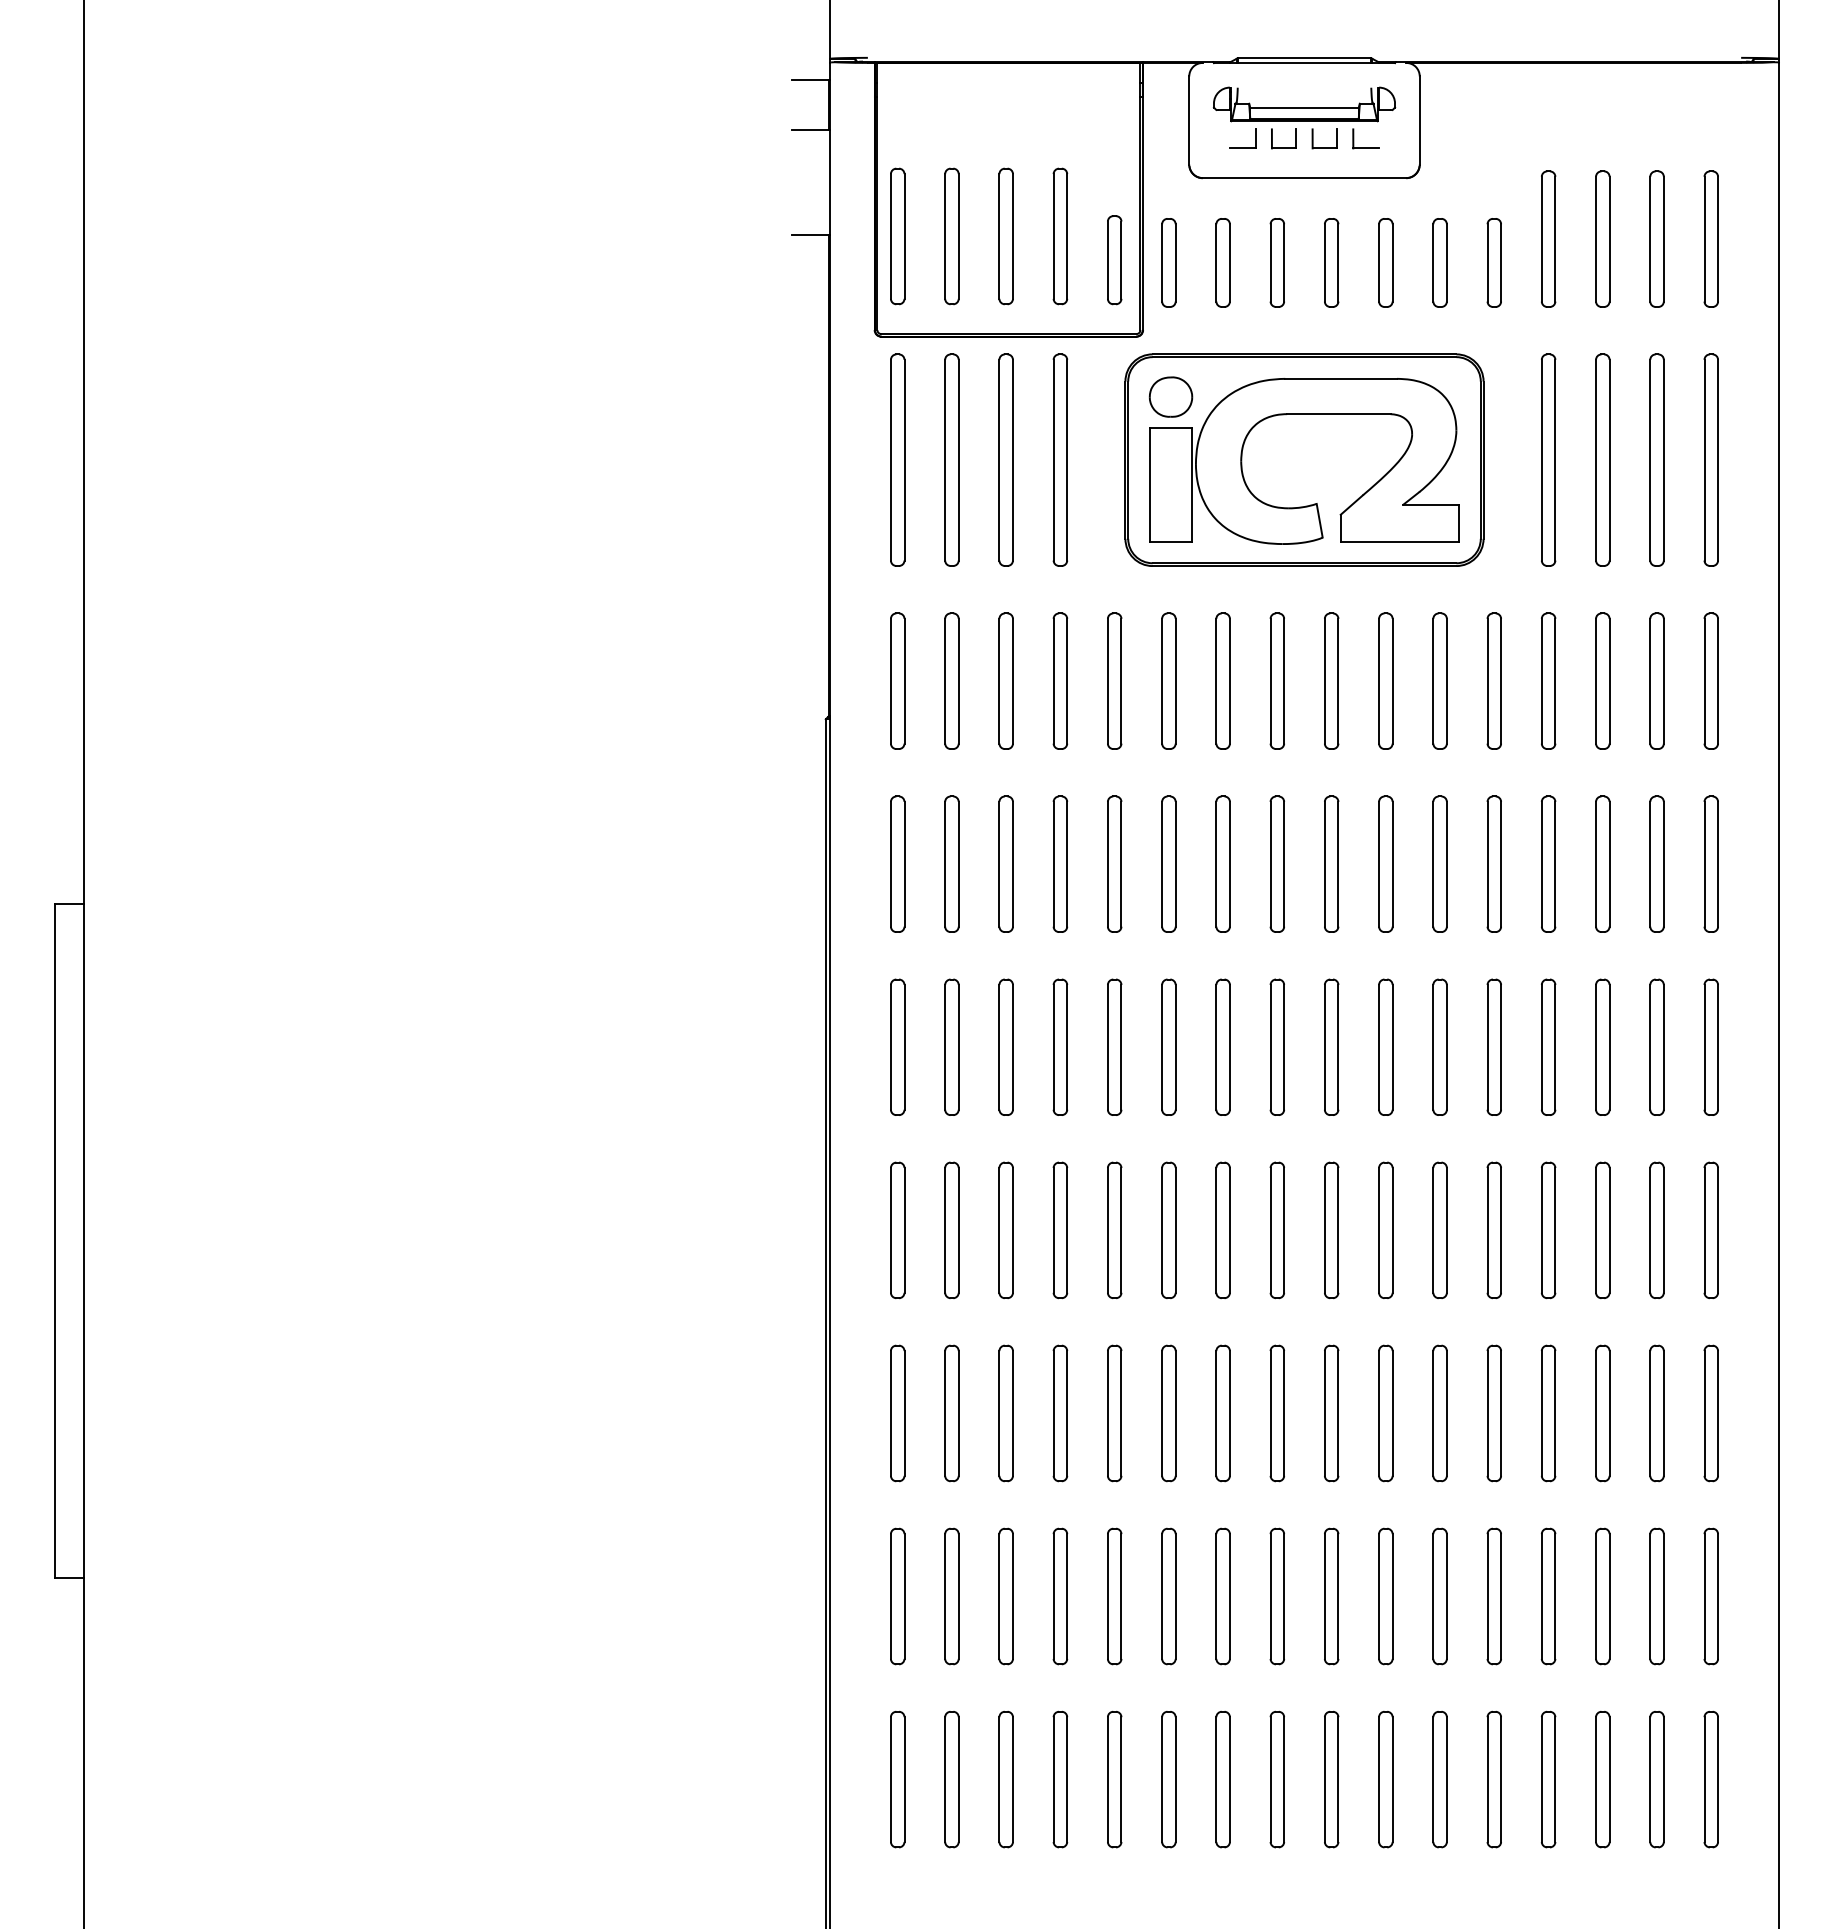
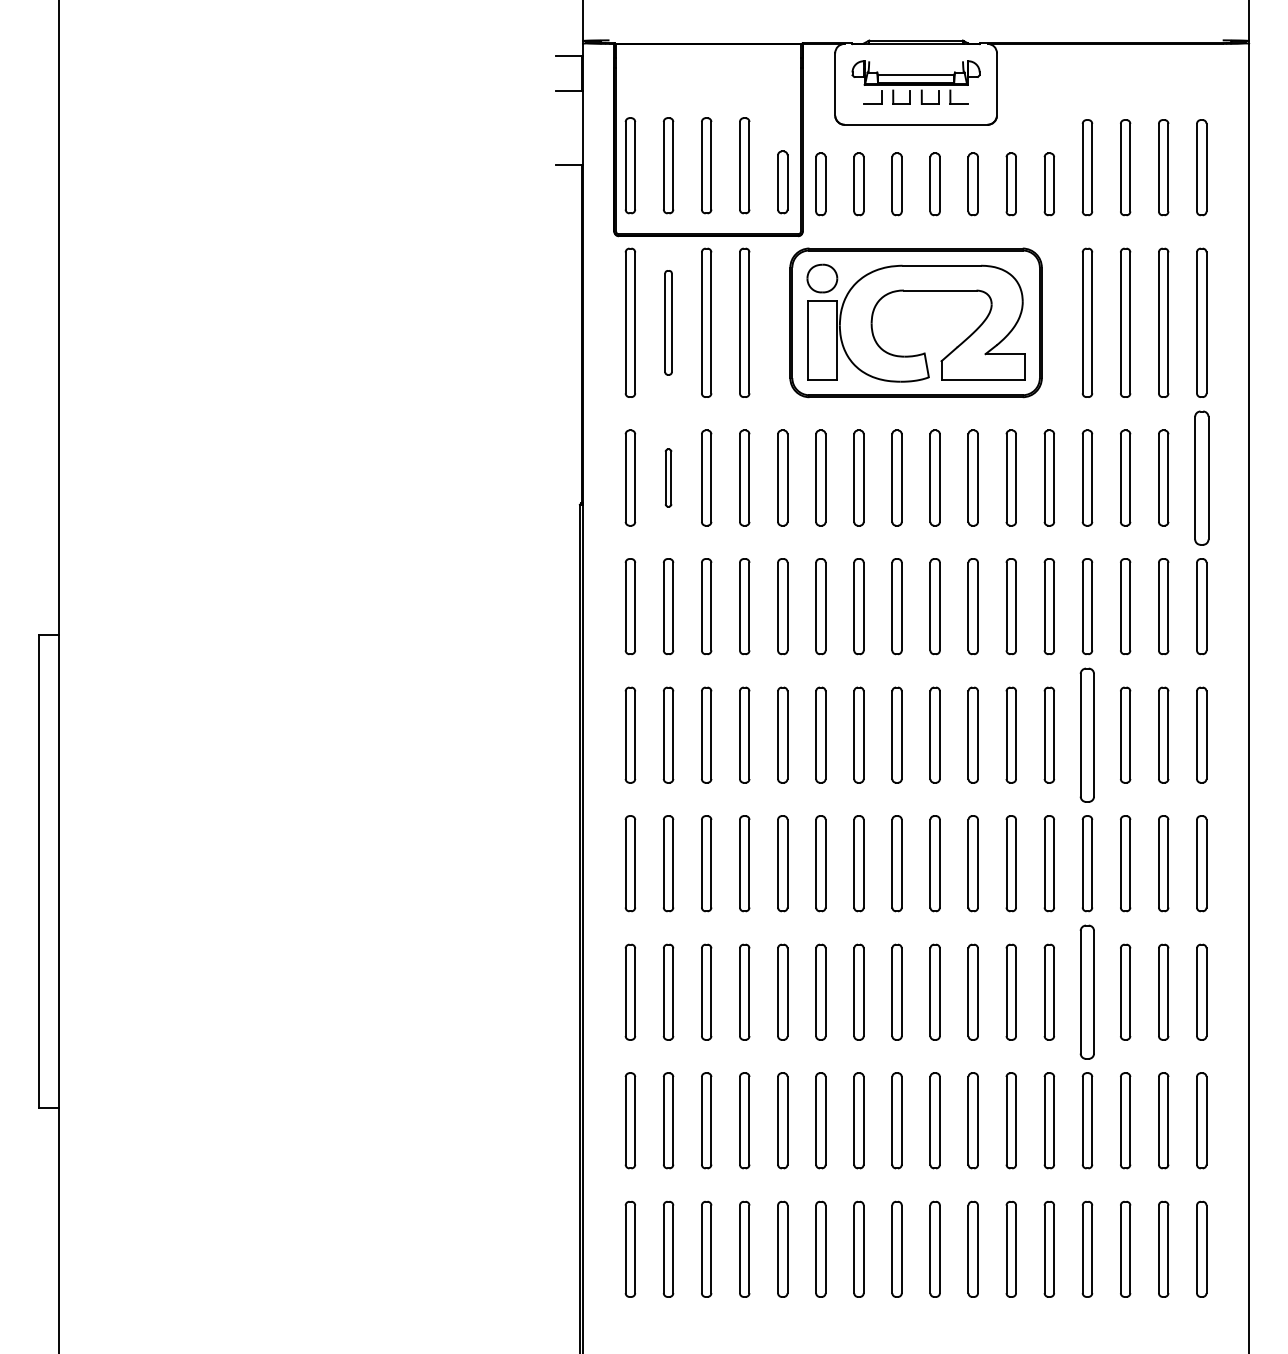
part: (951, 459) -> (668, 322), size x0.7
part: (951, 680) -> (668, 477), size x0.6
part: (1710, 680) -> (1201, 477), size x1.4
part: (1548, 1046) -> (1087, 734), size x1.4
part: (1548, 1413) -> (1087, 992), size x1.4

